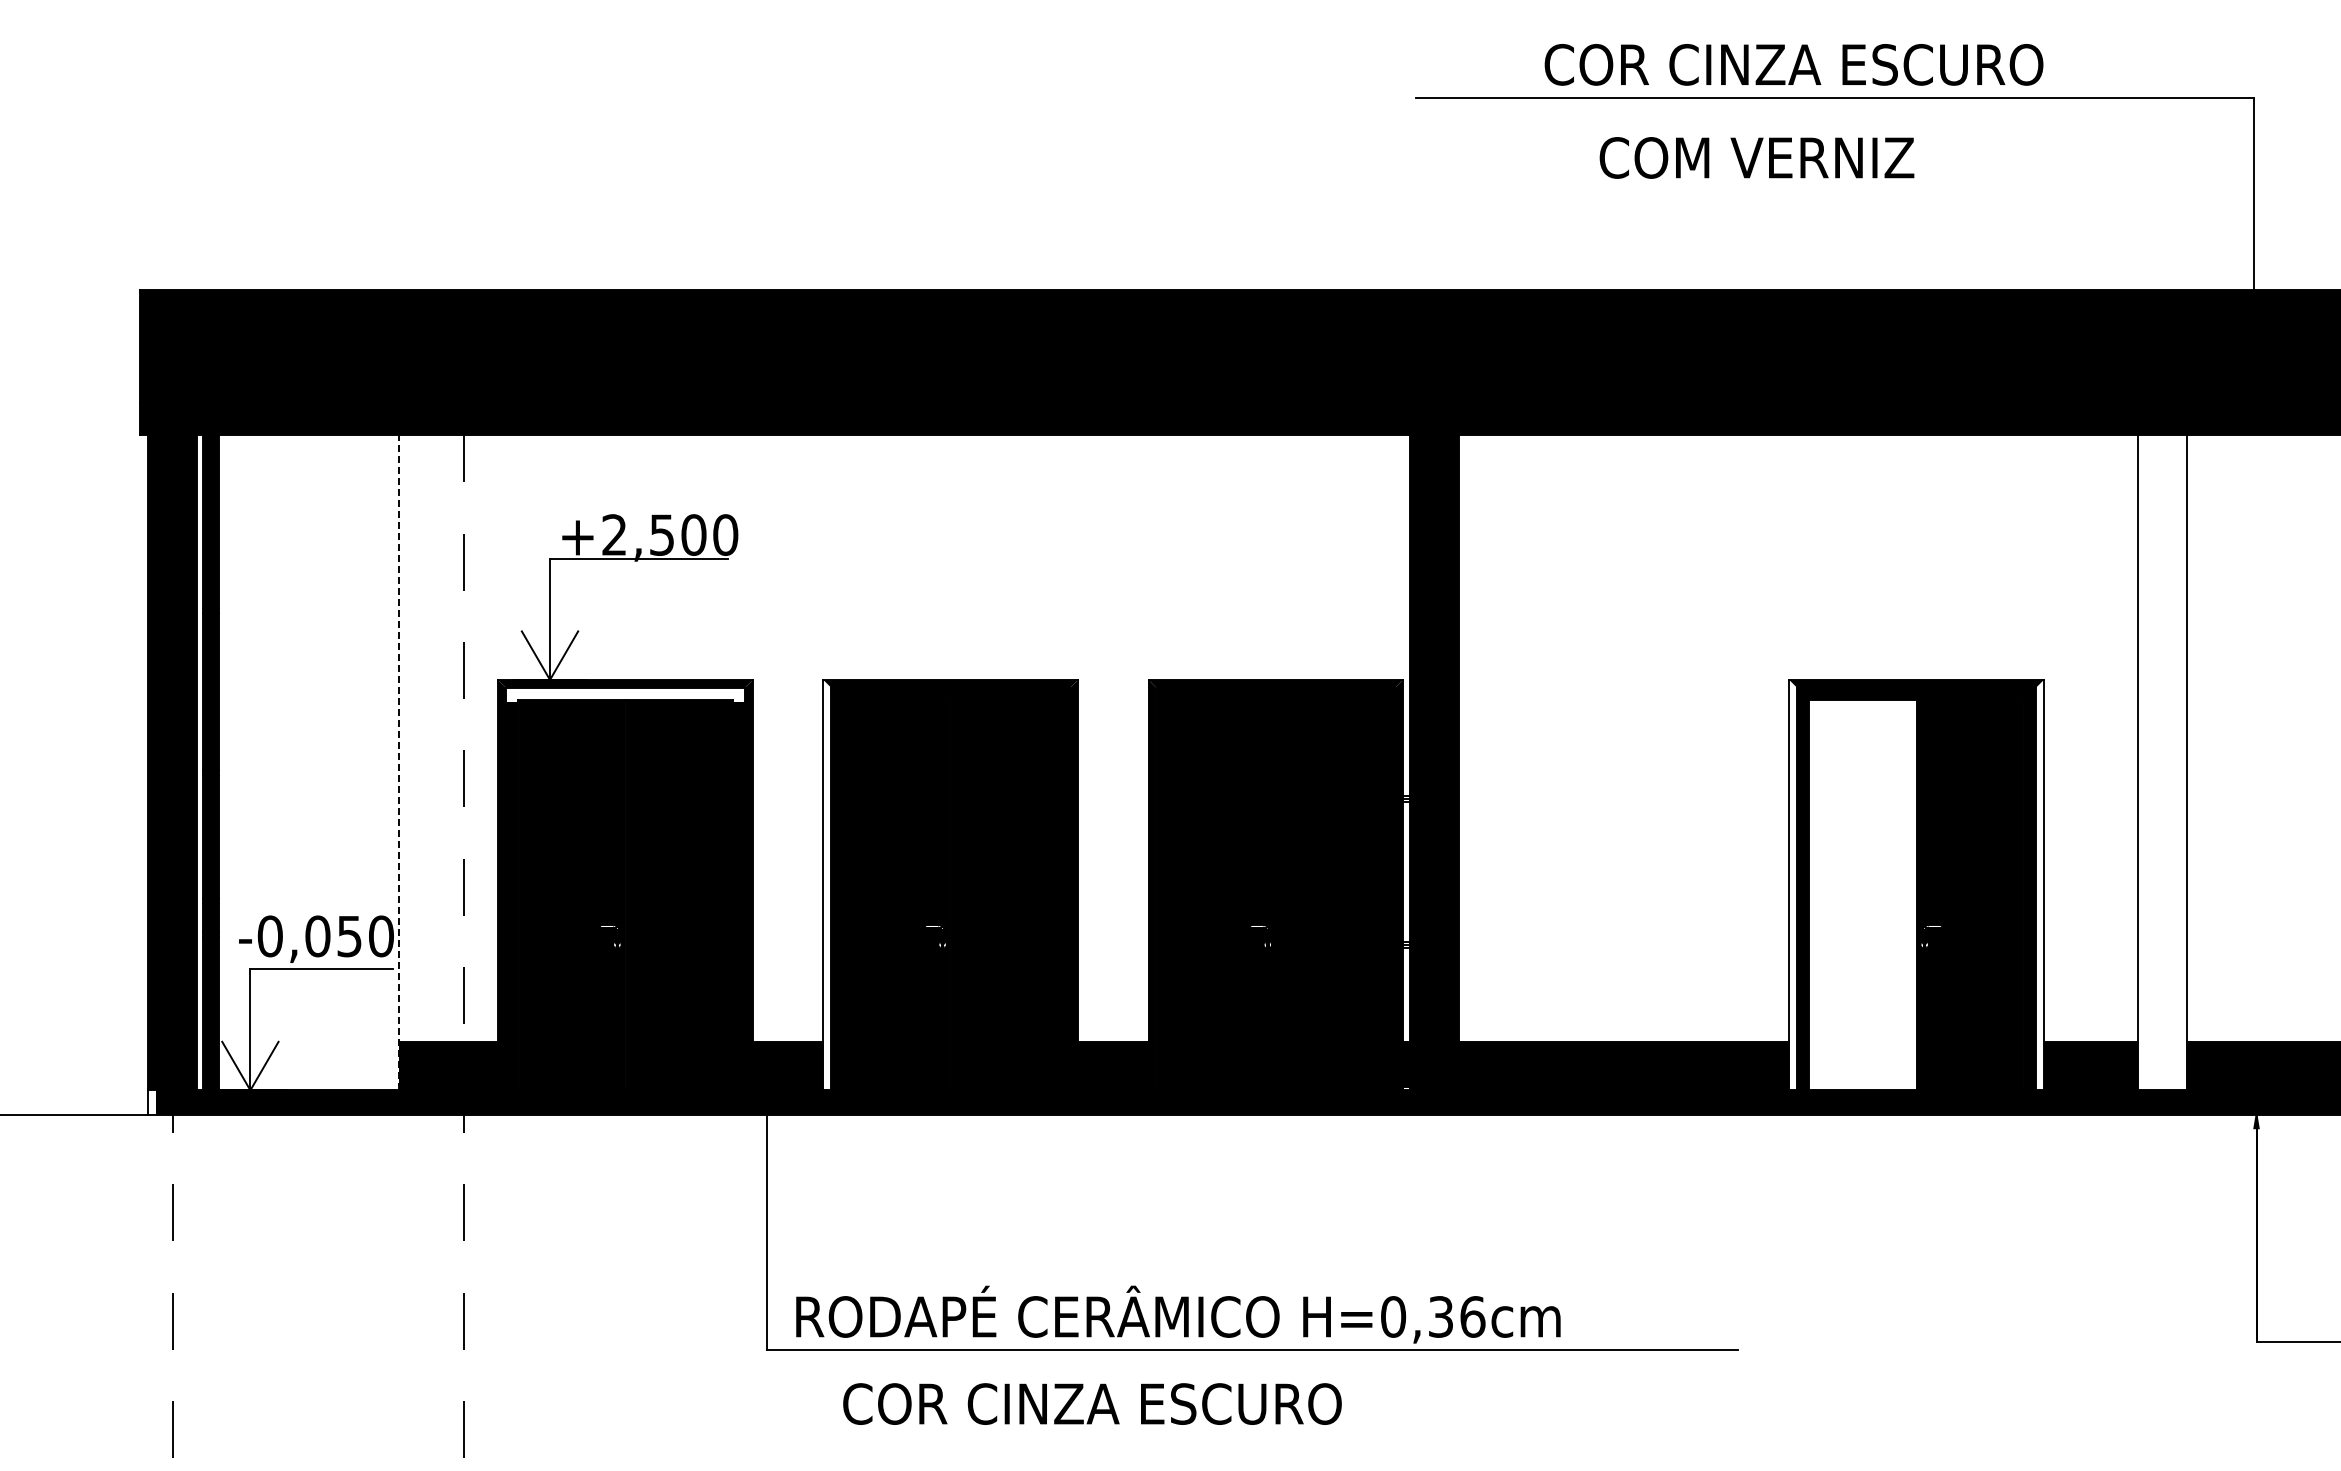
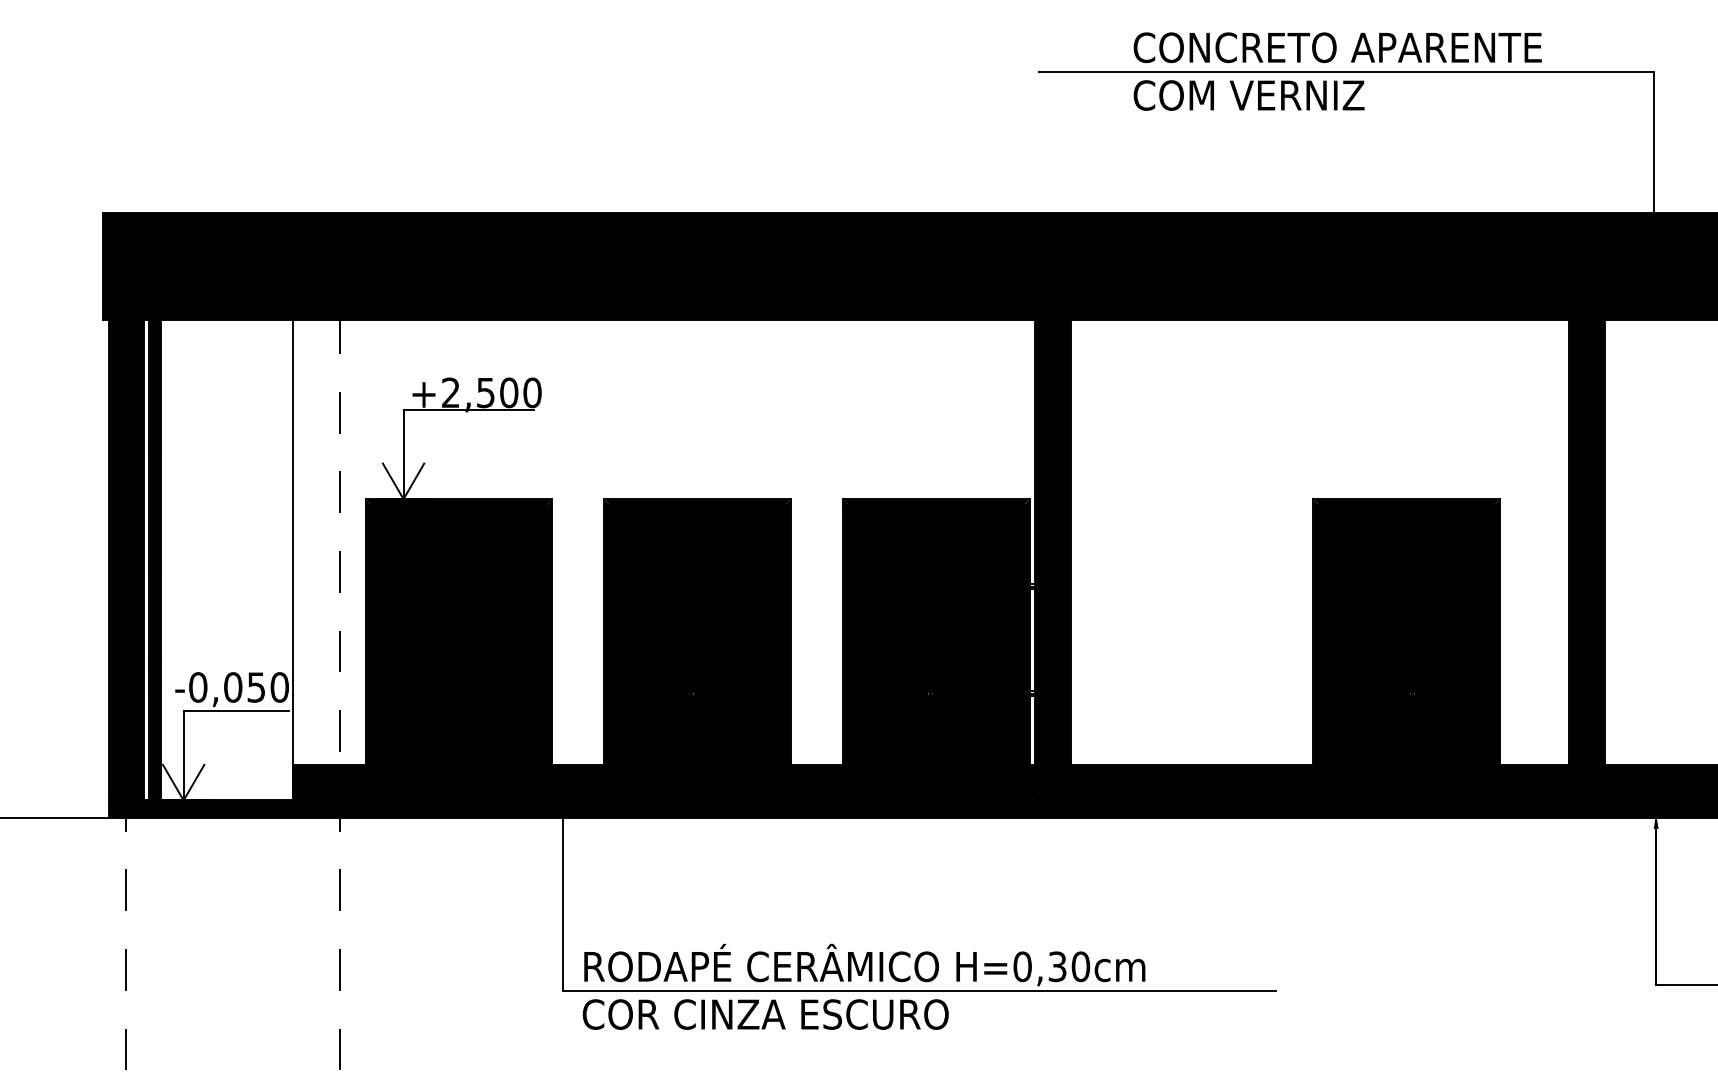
text: (1862, 64) -> (1366, 47), COR CINZA ESCURO -> CONCRETO APARENTE
text: (1756, 157) -> (1248, 95), moved
fill: (625, 695) -> (458, 510), added
line: (399, 762) -> (293, 559), dashed -> solid
fill: (2162, 762) -> (1587, 559), added
fill: (827, 884) -> (607, 649), added
fill: (1793, 884) -> (1316, 649), added
fill: (2039, 884) -> (1496, 649), added
fill: (1862, 895) -> (1366, 657), added
fill: (152, 1102) -> (111, 809), added
text: (1472, 1316) -> (1080, 966), H=0,36cm -> H=0,30cm
text: (1092, 1403) -> (765, 1014), moved

